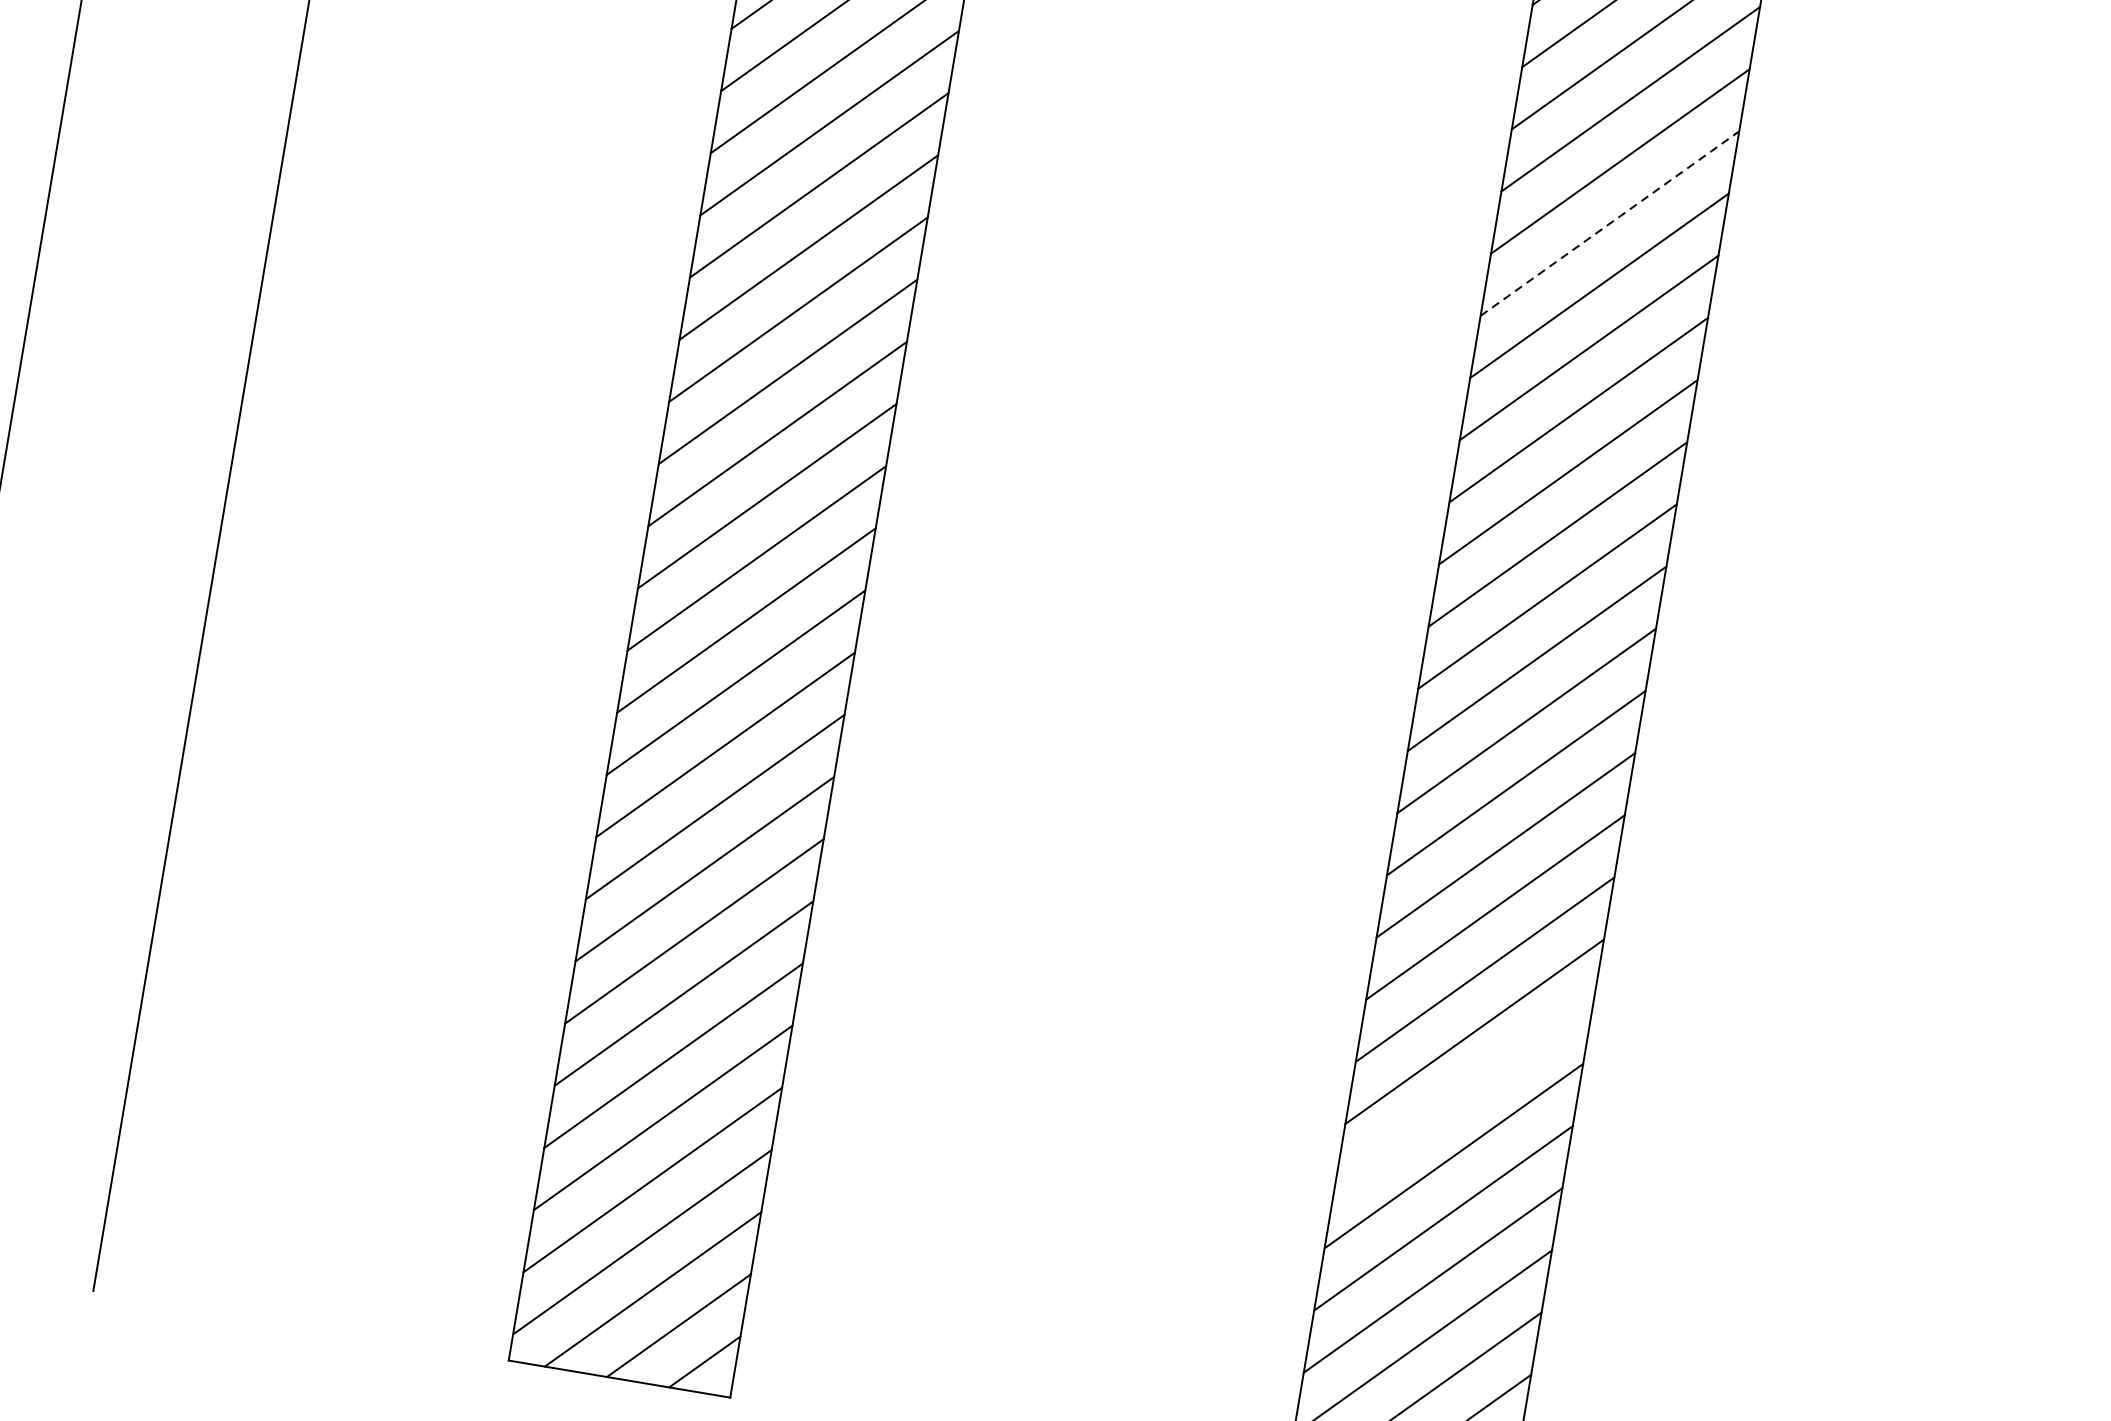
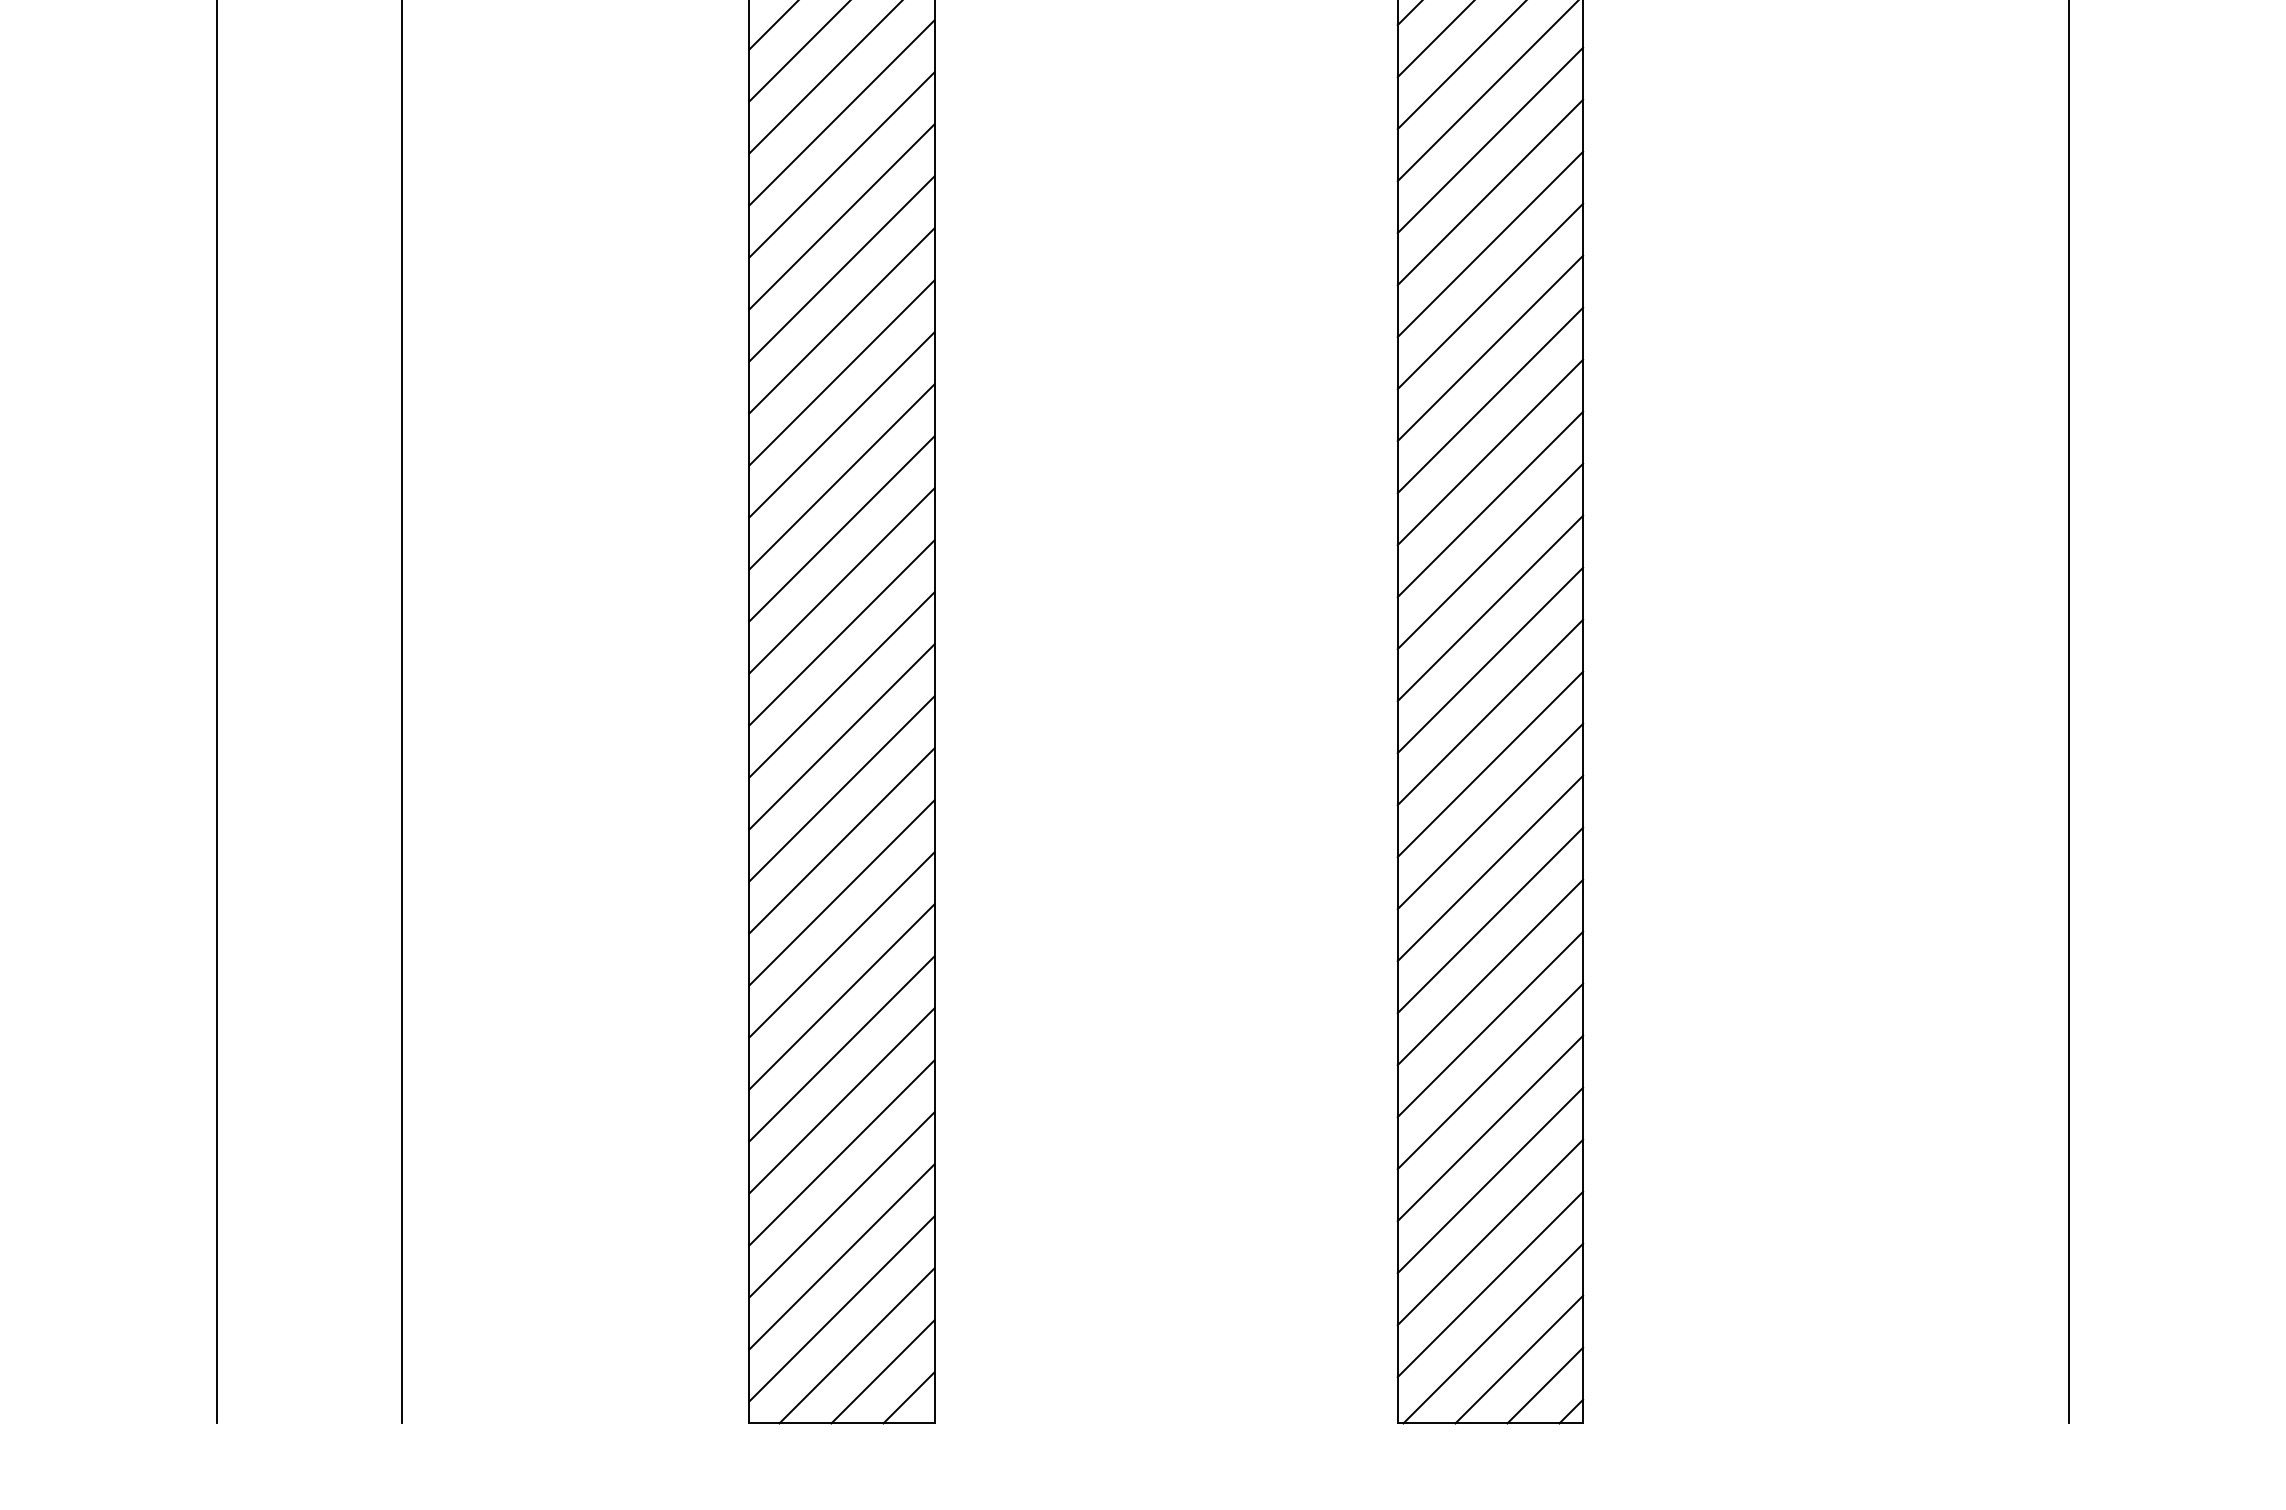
line: (1610, 223) -> (1490, 348), dashed -> solid
line: (1464, 1094) -> (1490, 1076), added

